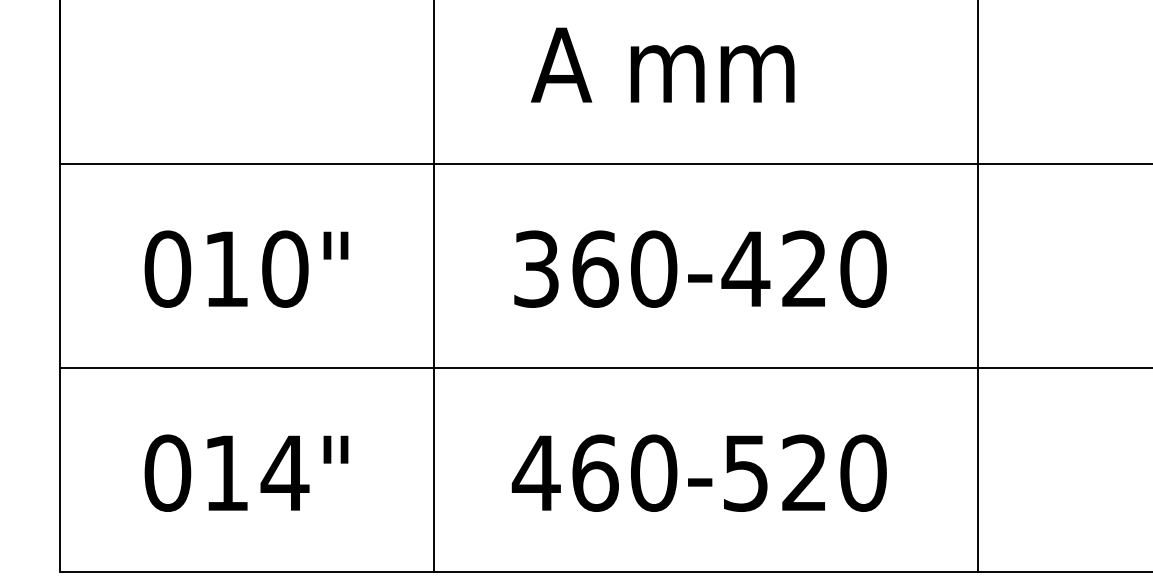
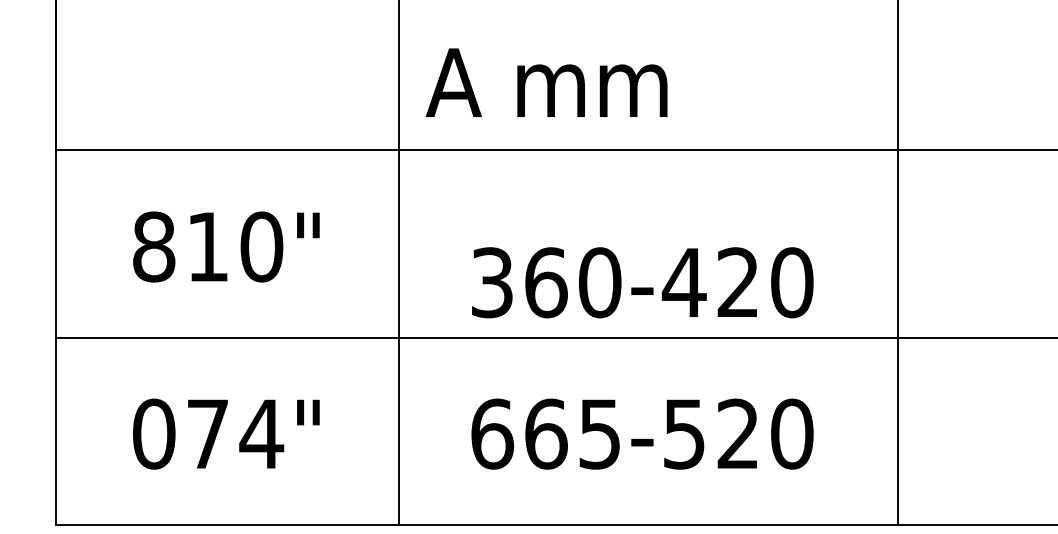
text: (662, 64) -> (546, 82), moved
text: (167, 268) -> (153, 246), 010" -> 810"
text: (700, 268) -> (642, 282), moved
text: (226, 472) -> (207, 433), 014" -> 074"
text: (594, 472) -> (545, 433), 460-520 -> 665-520

